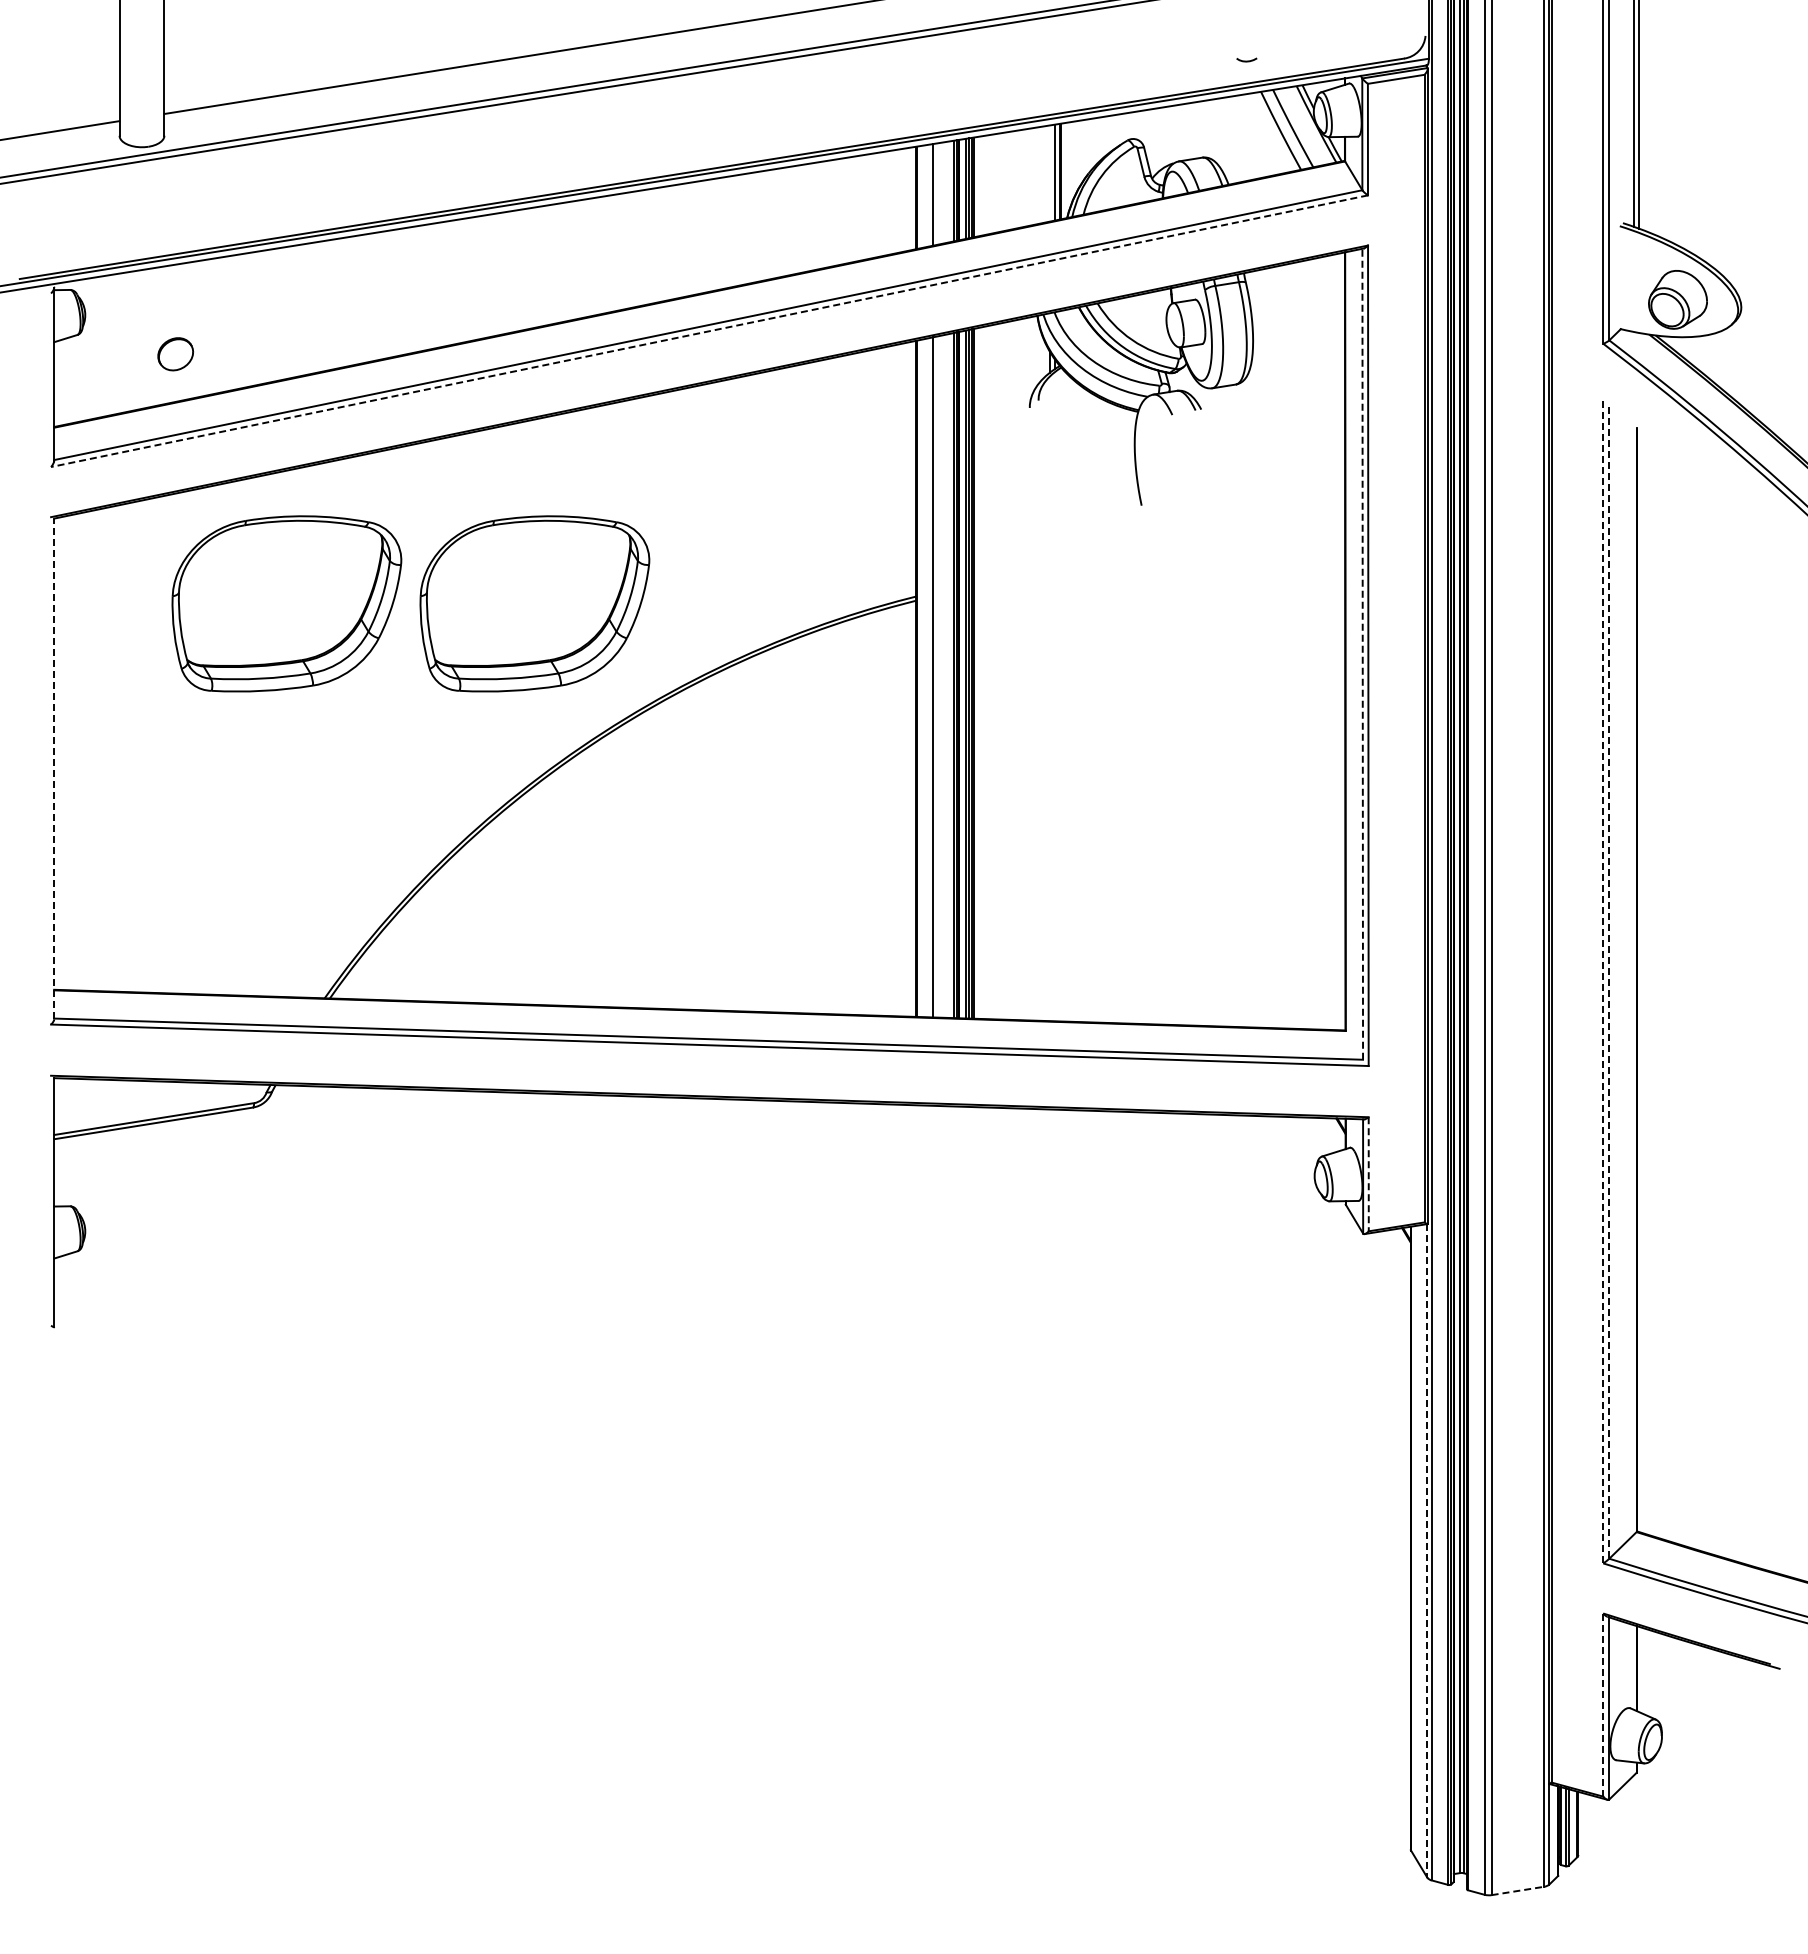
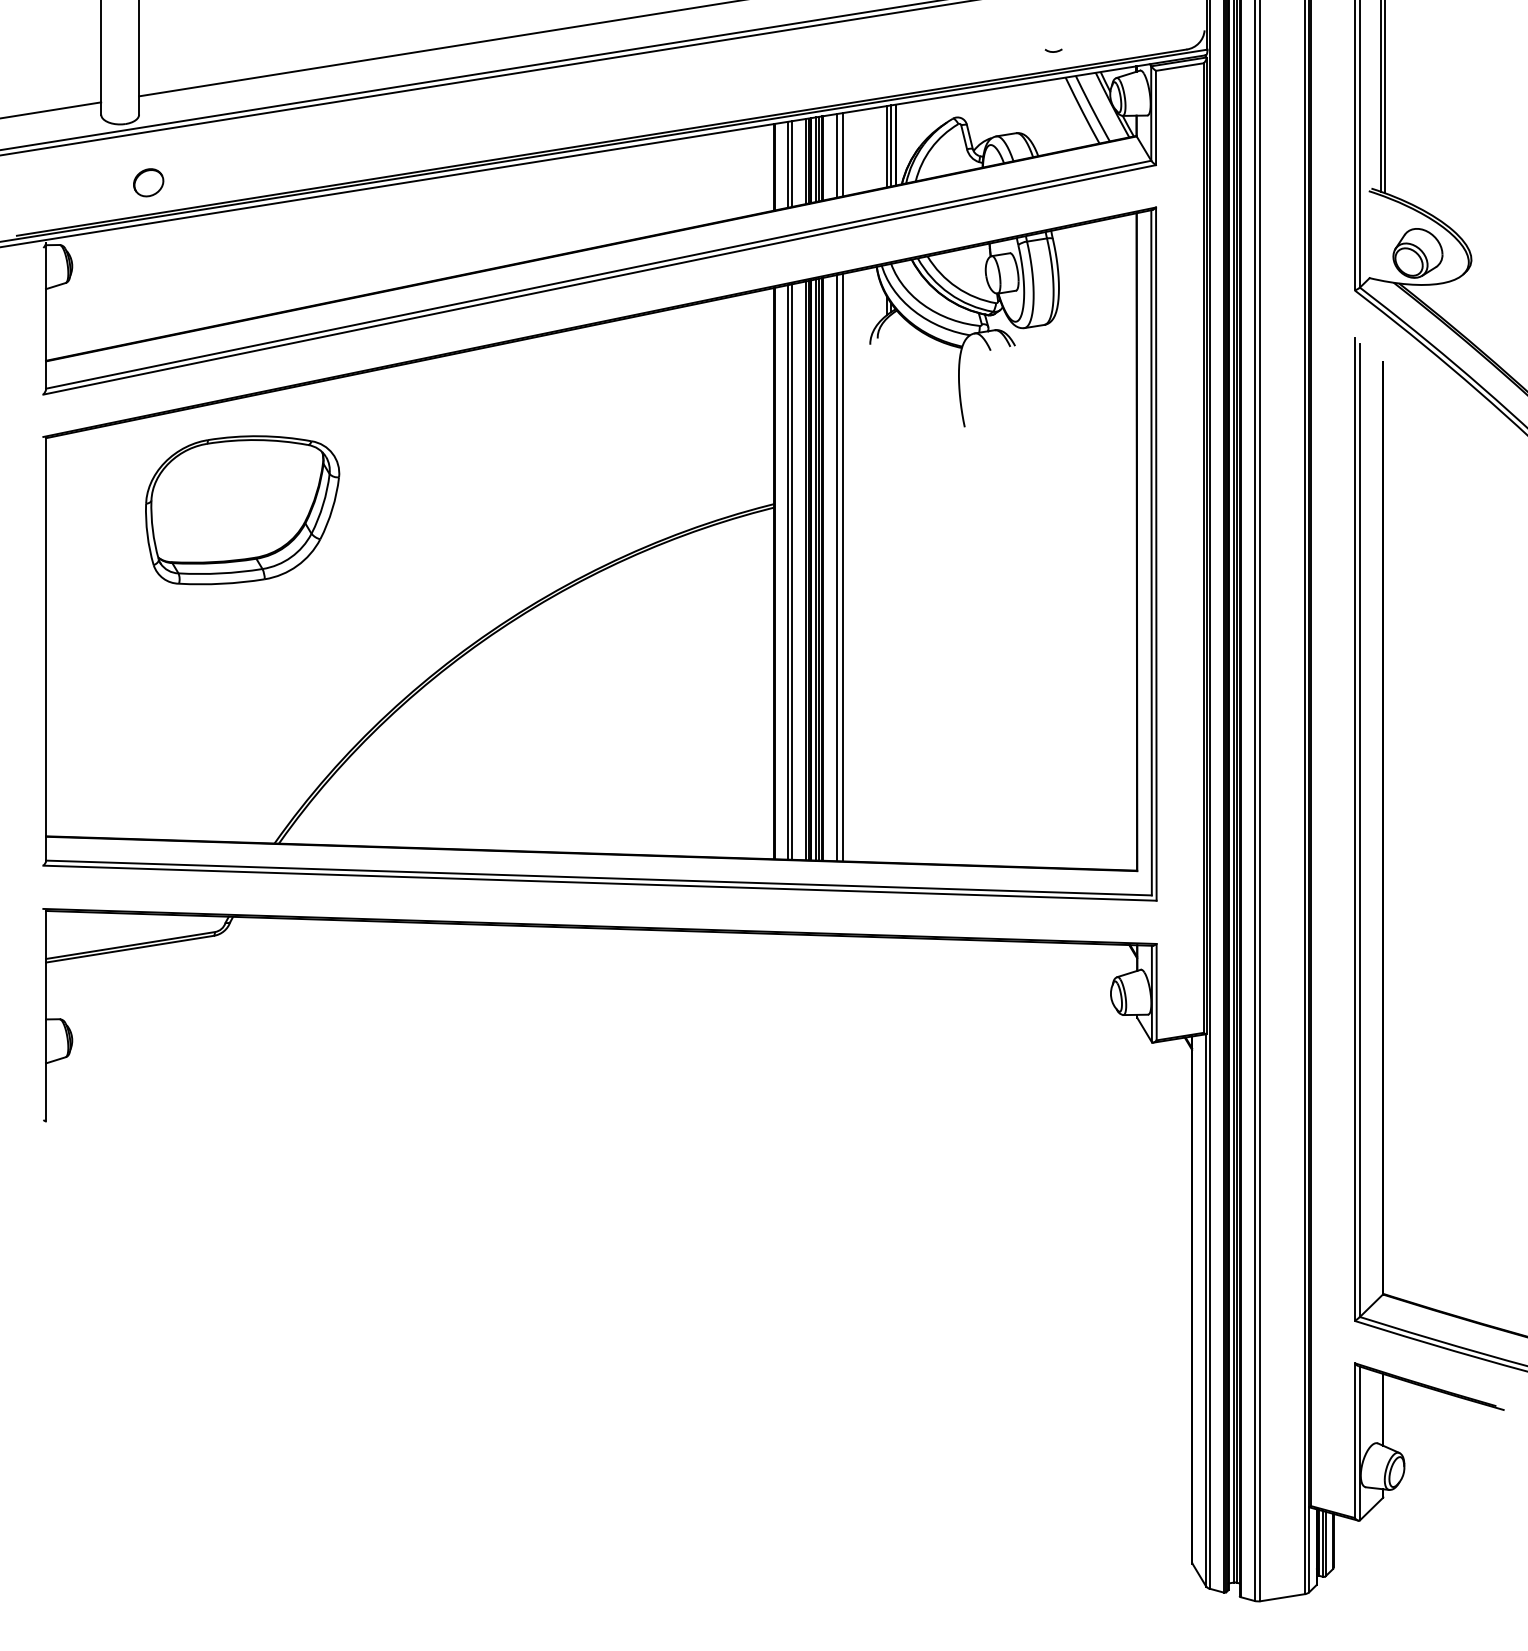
line: (1049, 173) -> (886, 146), added
line: (997, 182) -> (842, 154), added
line: (990, 183) -> (837, 155), added
line: (937, 193) -> (792, 163), added
line: (709, 331) -> (599, 280), dashed -> solid
part: (175, 354) -> (148, 182), moved
part: (534, 603) -> (451, 509), removed
line: (1362, 653) -> (1151, 552), dashed -> solid
line: (997, 671) -> (842, 567), added
line: (990, 672) -> (837, 568), added
line: (937, 676) -> (792, 571), added
line: (54, 768) -> (46, 649), dashed -> solid
line: (1603, 981) -> (1355, 829), dashed -> solid
line: (1609, 982) -> (1360, 830), dashed -> solid
line: (1368, 1174) -> (1156, 992), dashed -> solid
line: (1427, 1550) -> (1206, 1310), dashed -> solid
line: (1603, 1705) -> (1355, 1441), dashed -> solid
line: (1517, 1890) -> (1282, 1597), dashed -> solid

